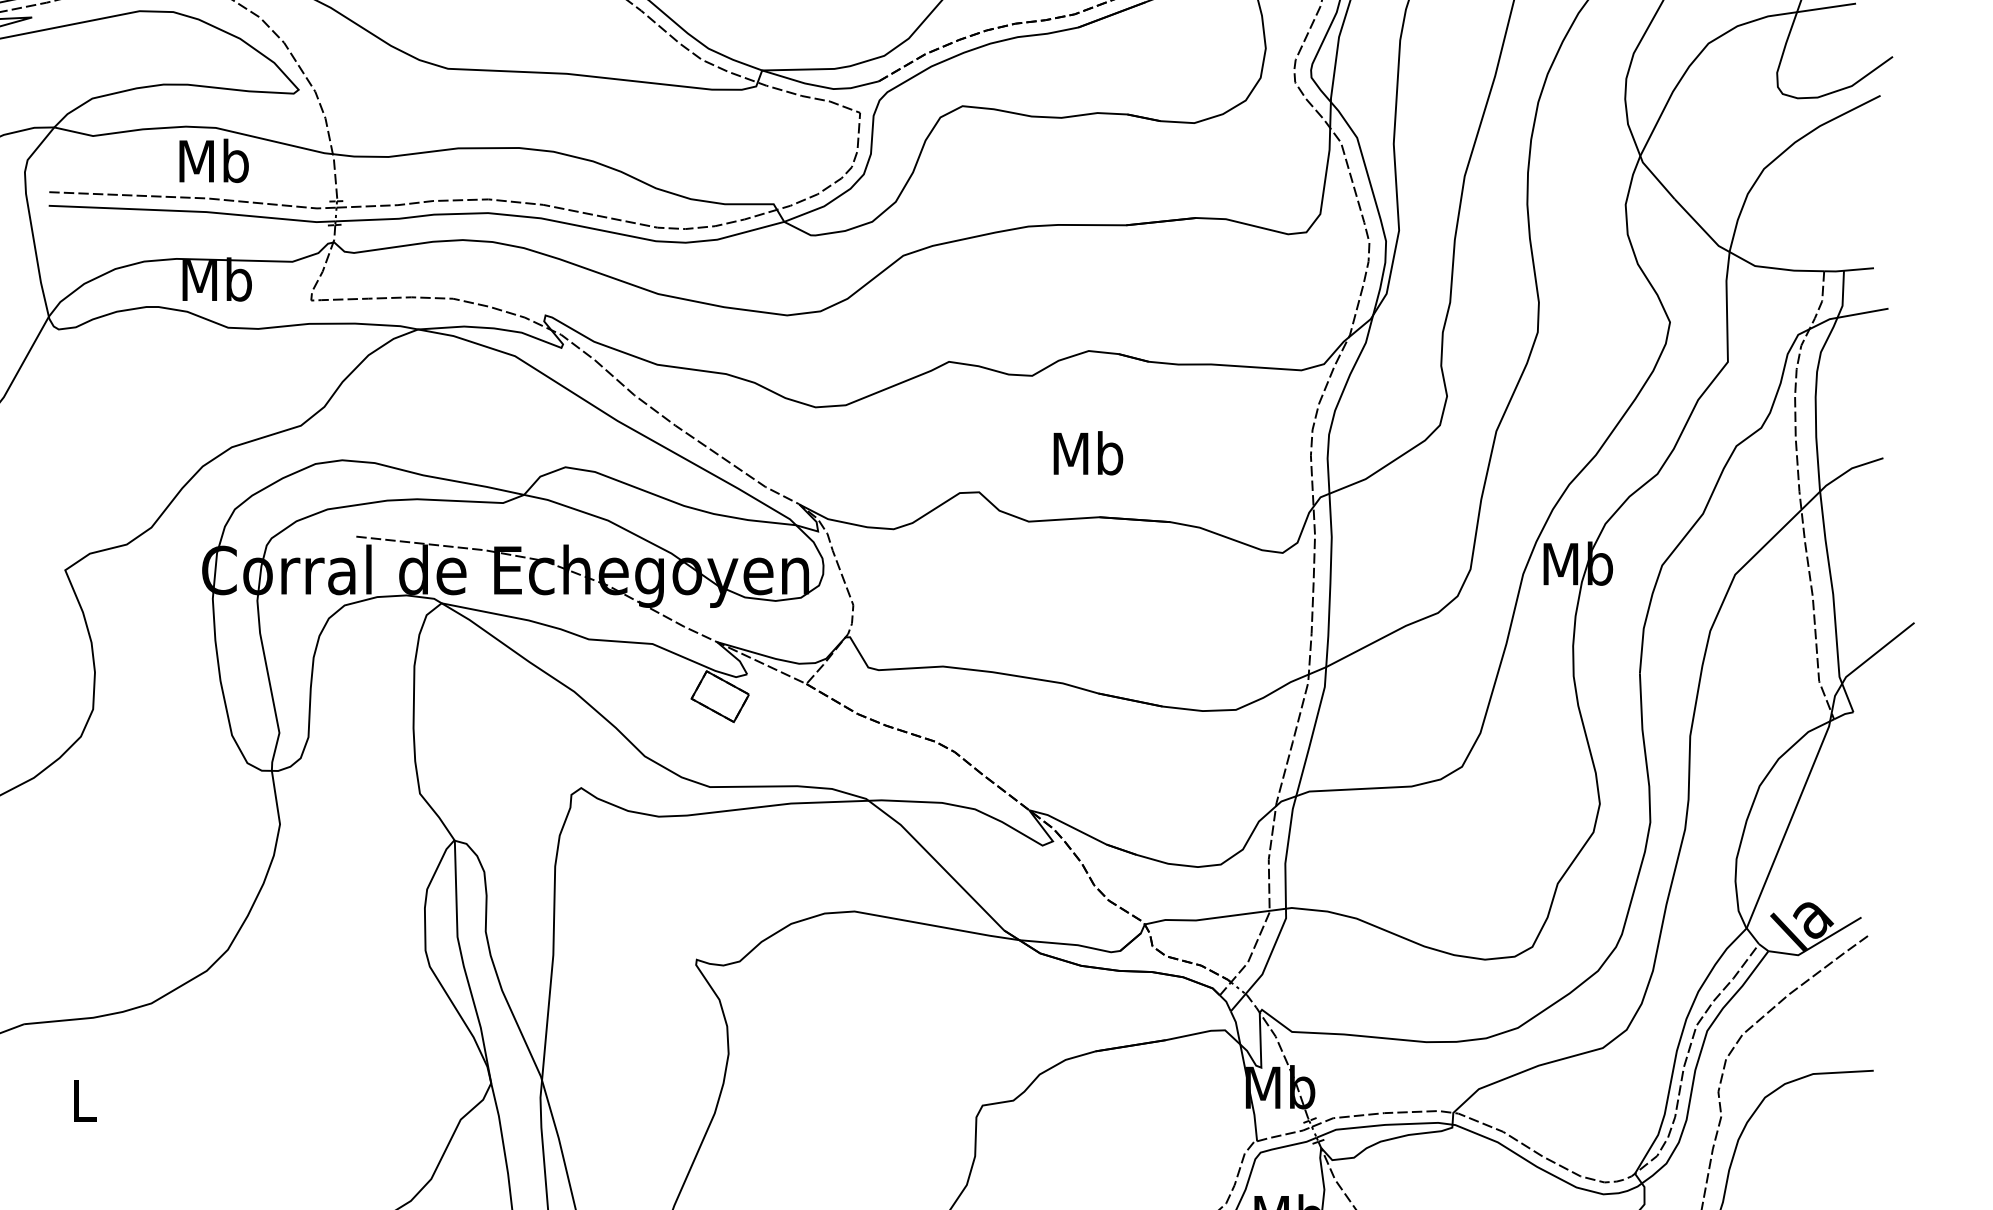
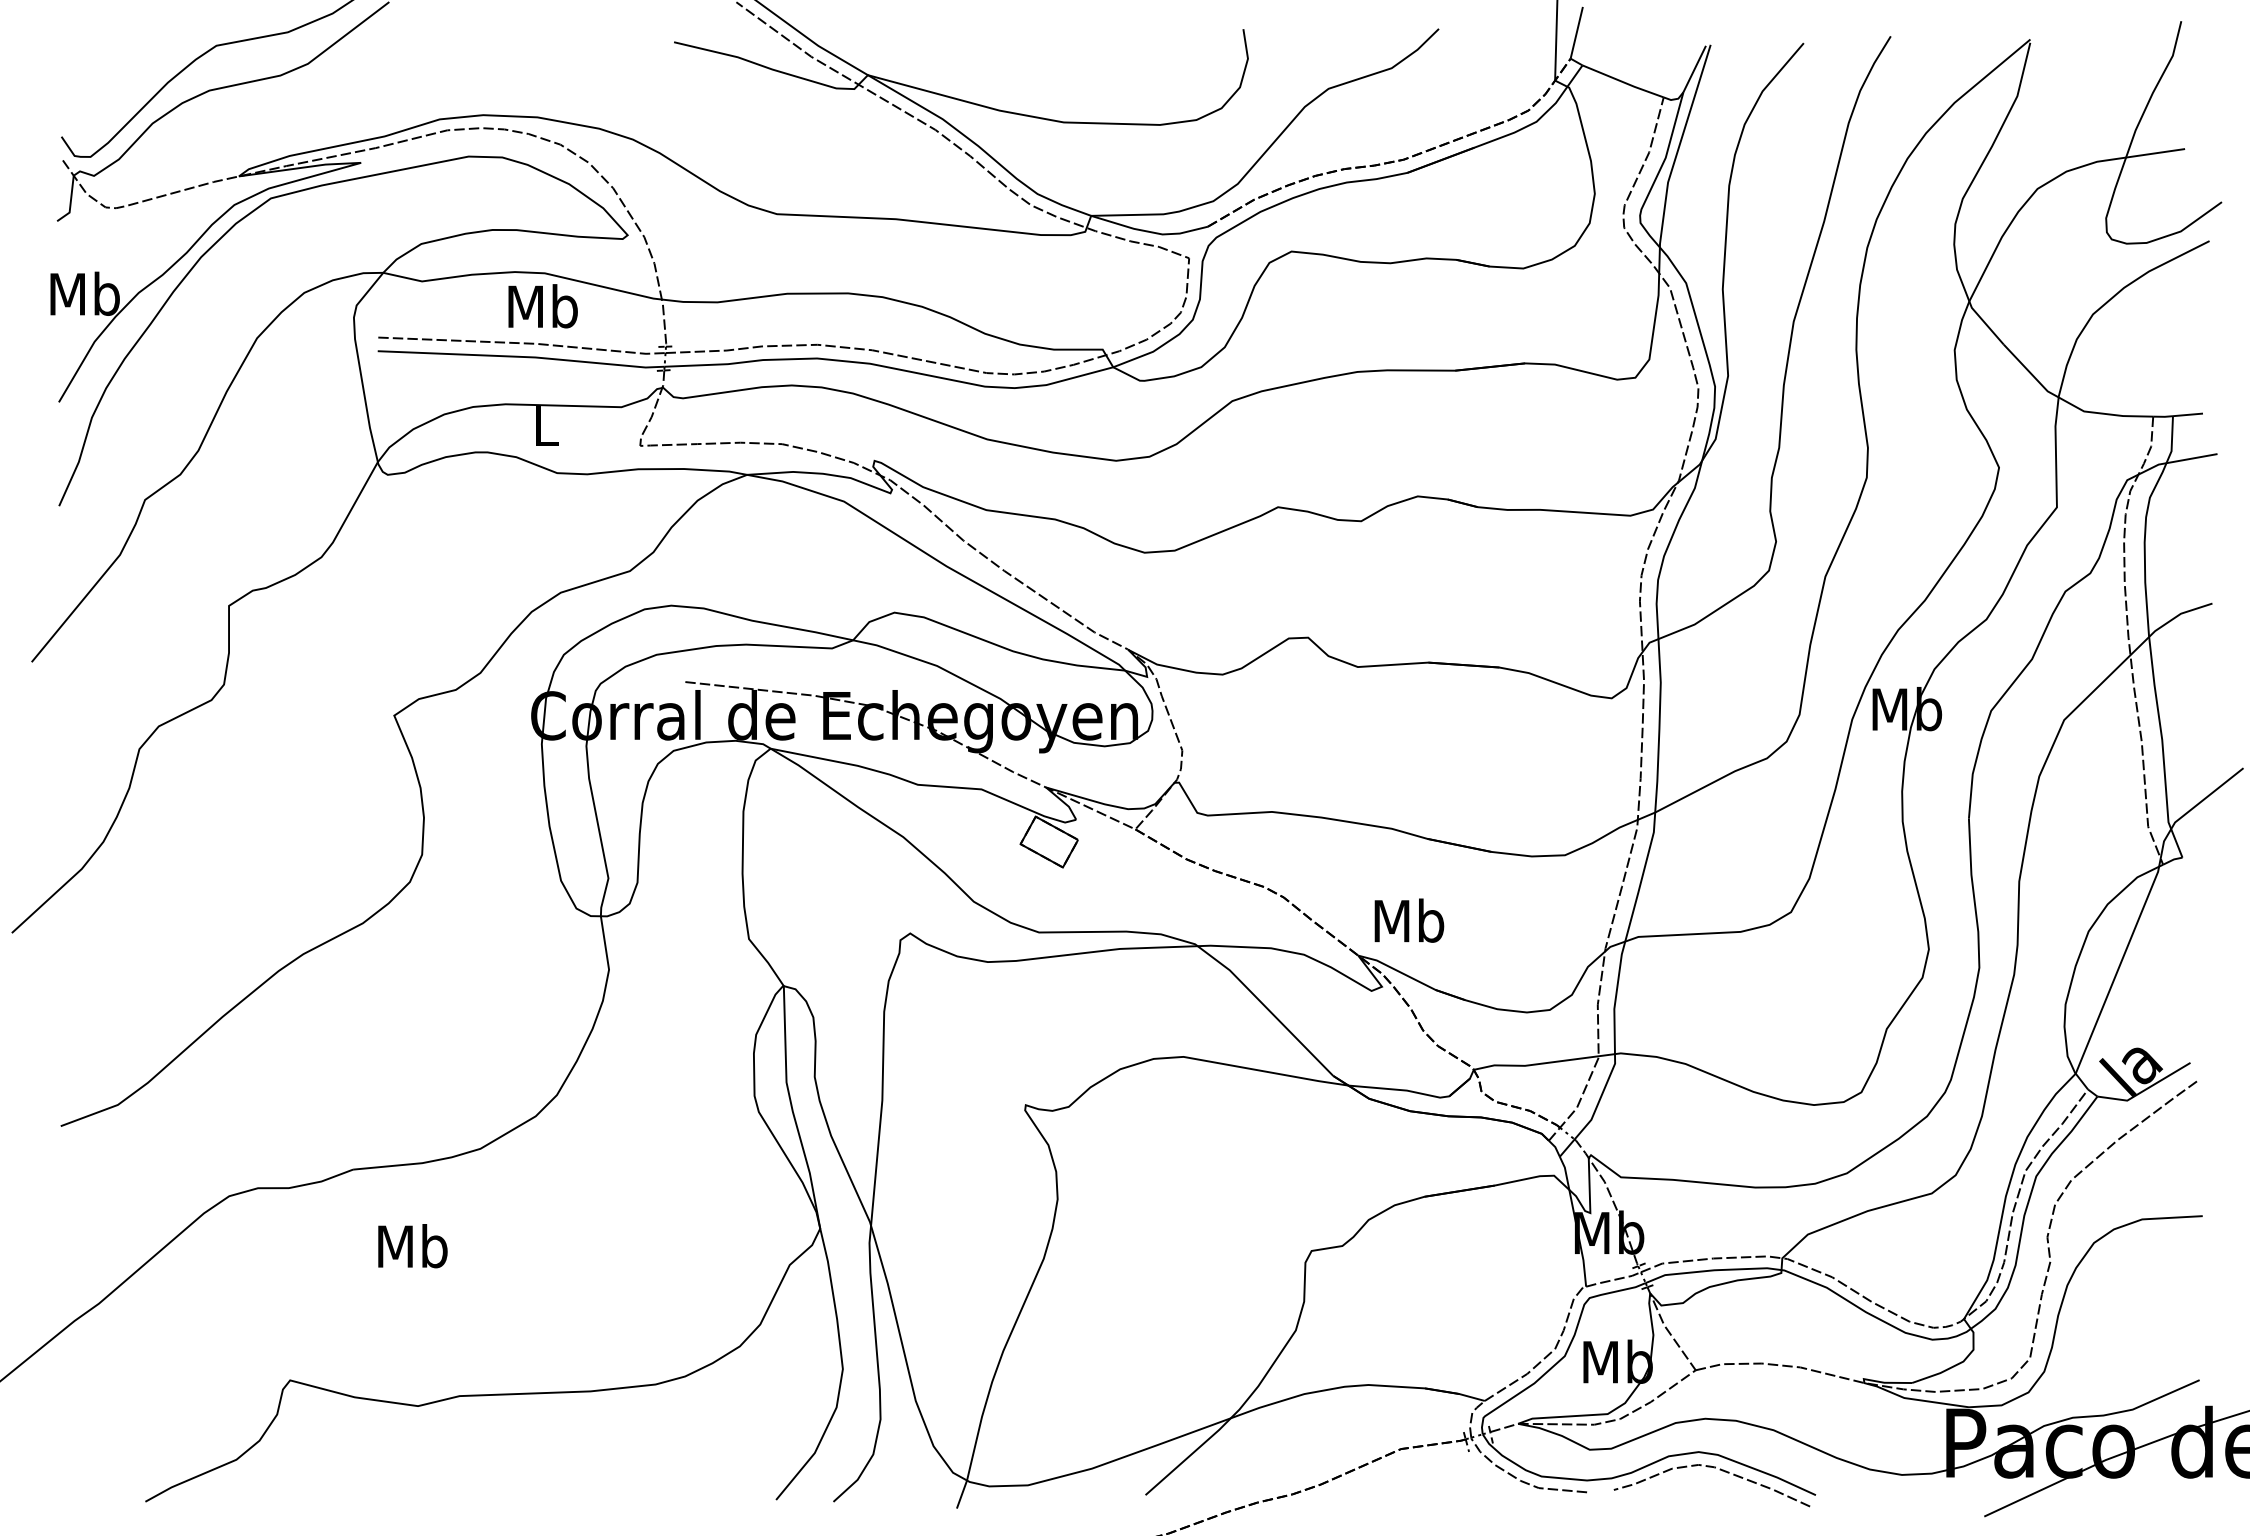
text: (216, 279) -> (545, 424), Mb -> L
text: (1088, 453) -> (1409, 920), moved
text: (83, 1101) -> (412, 1246), L -> Mb

